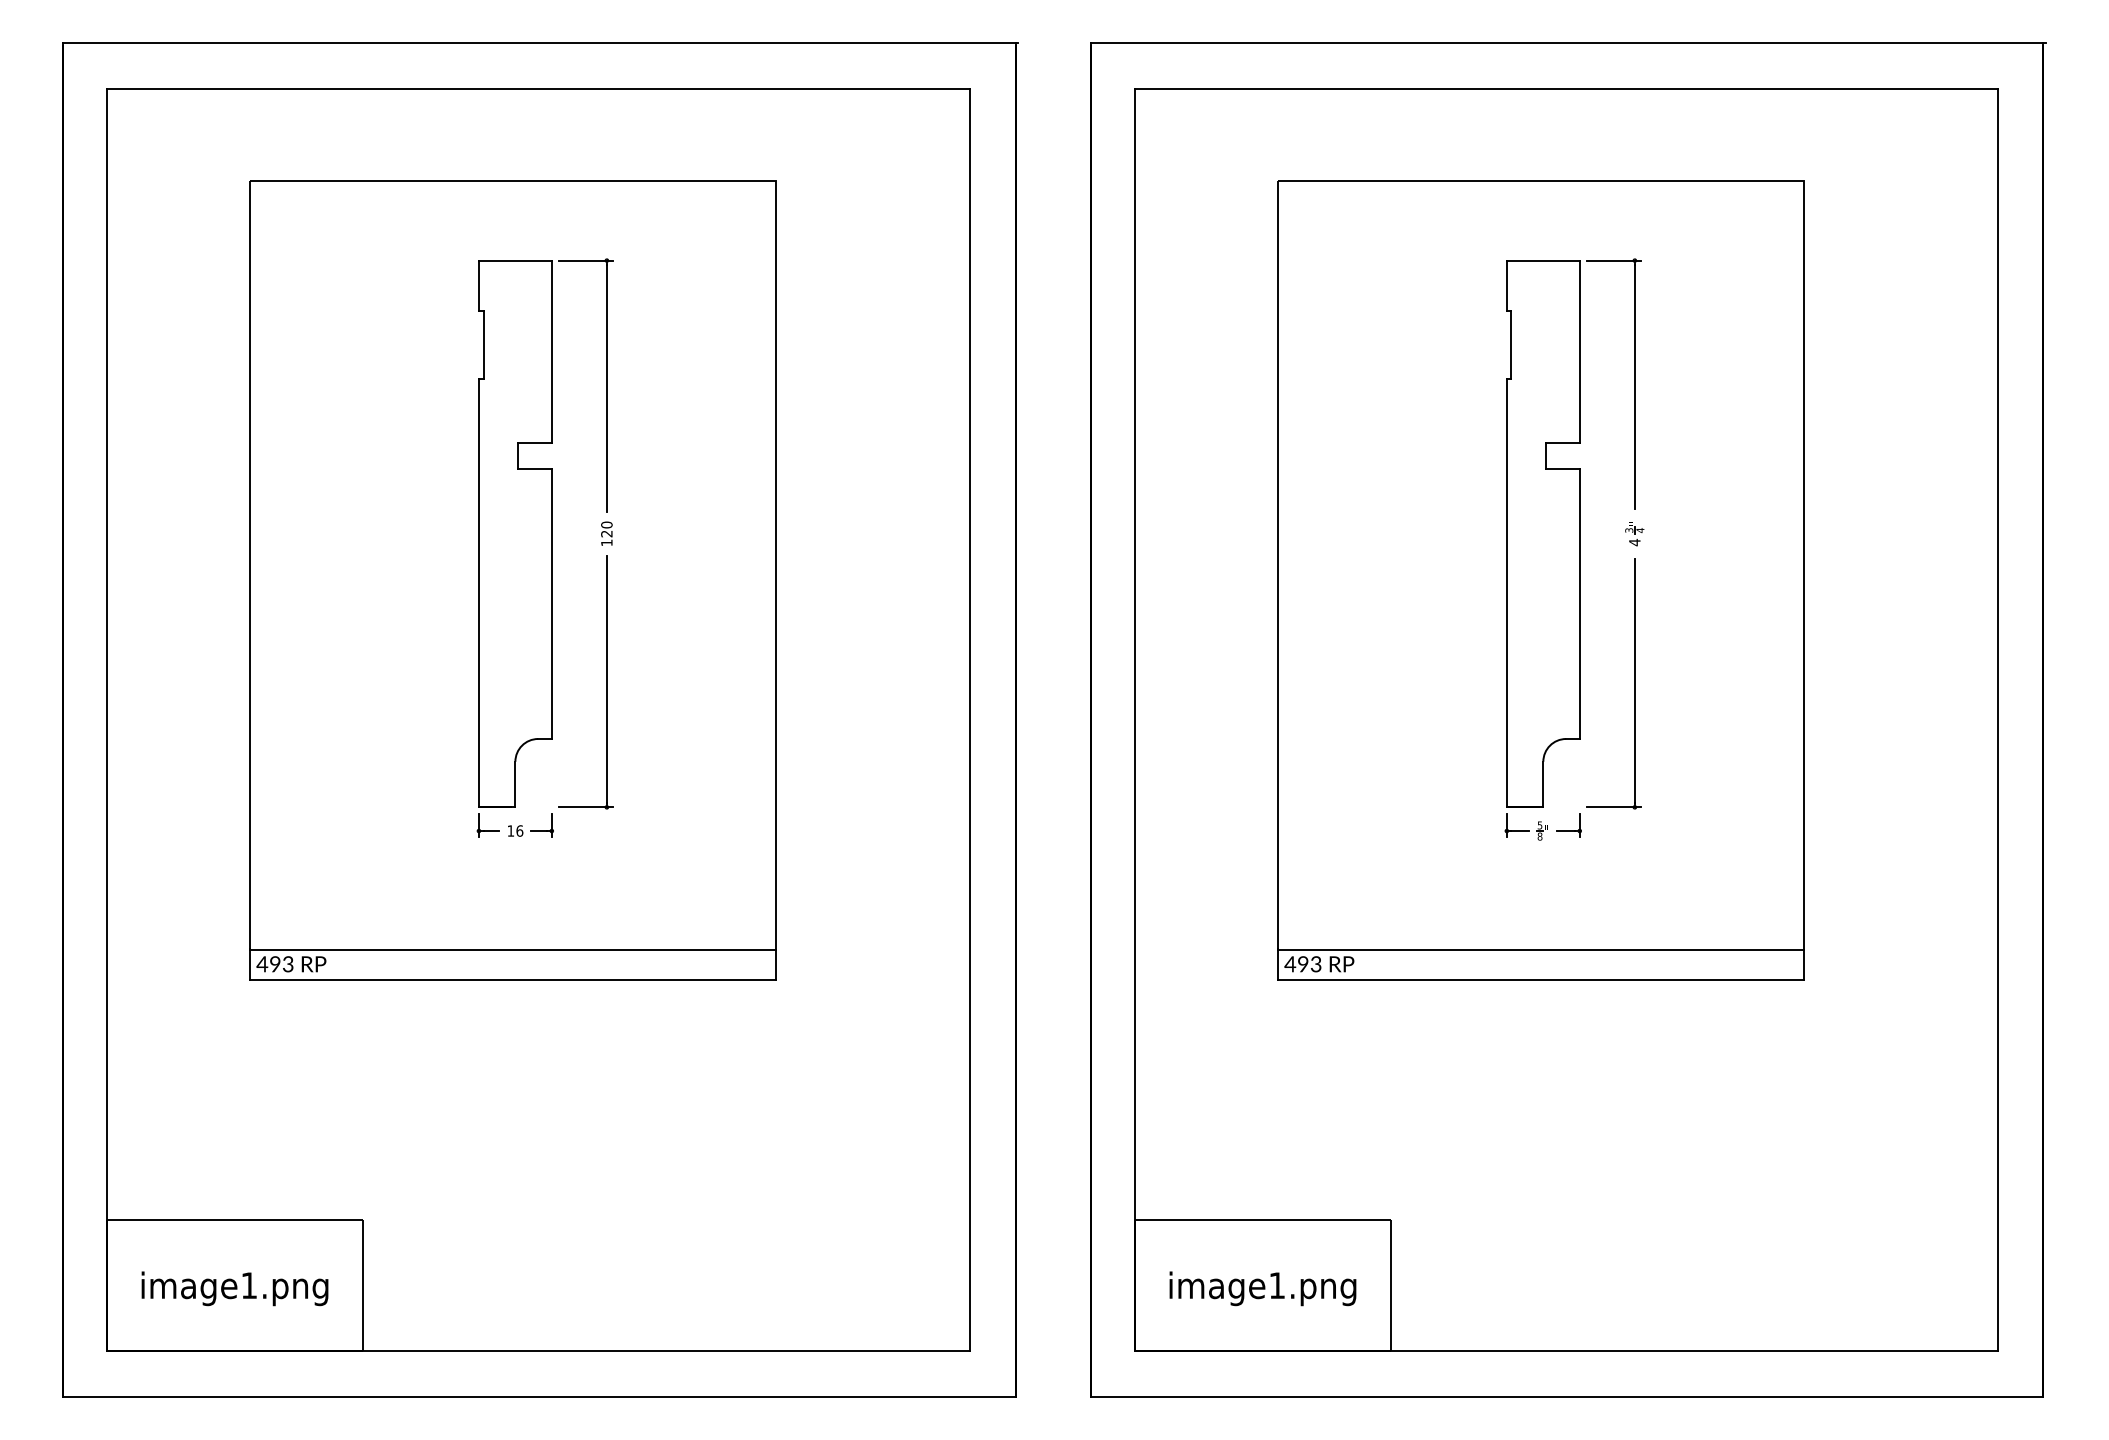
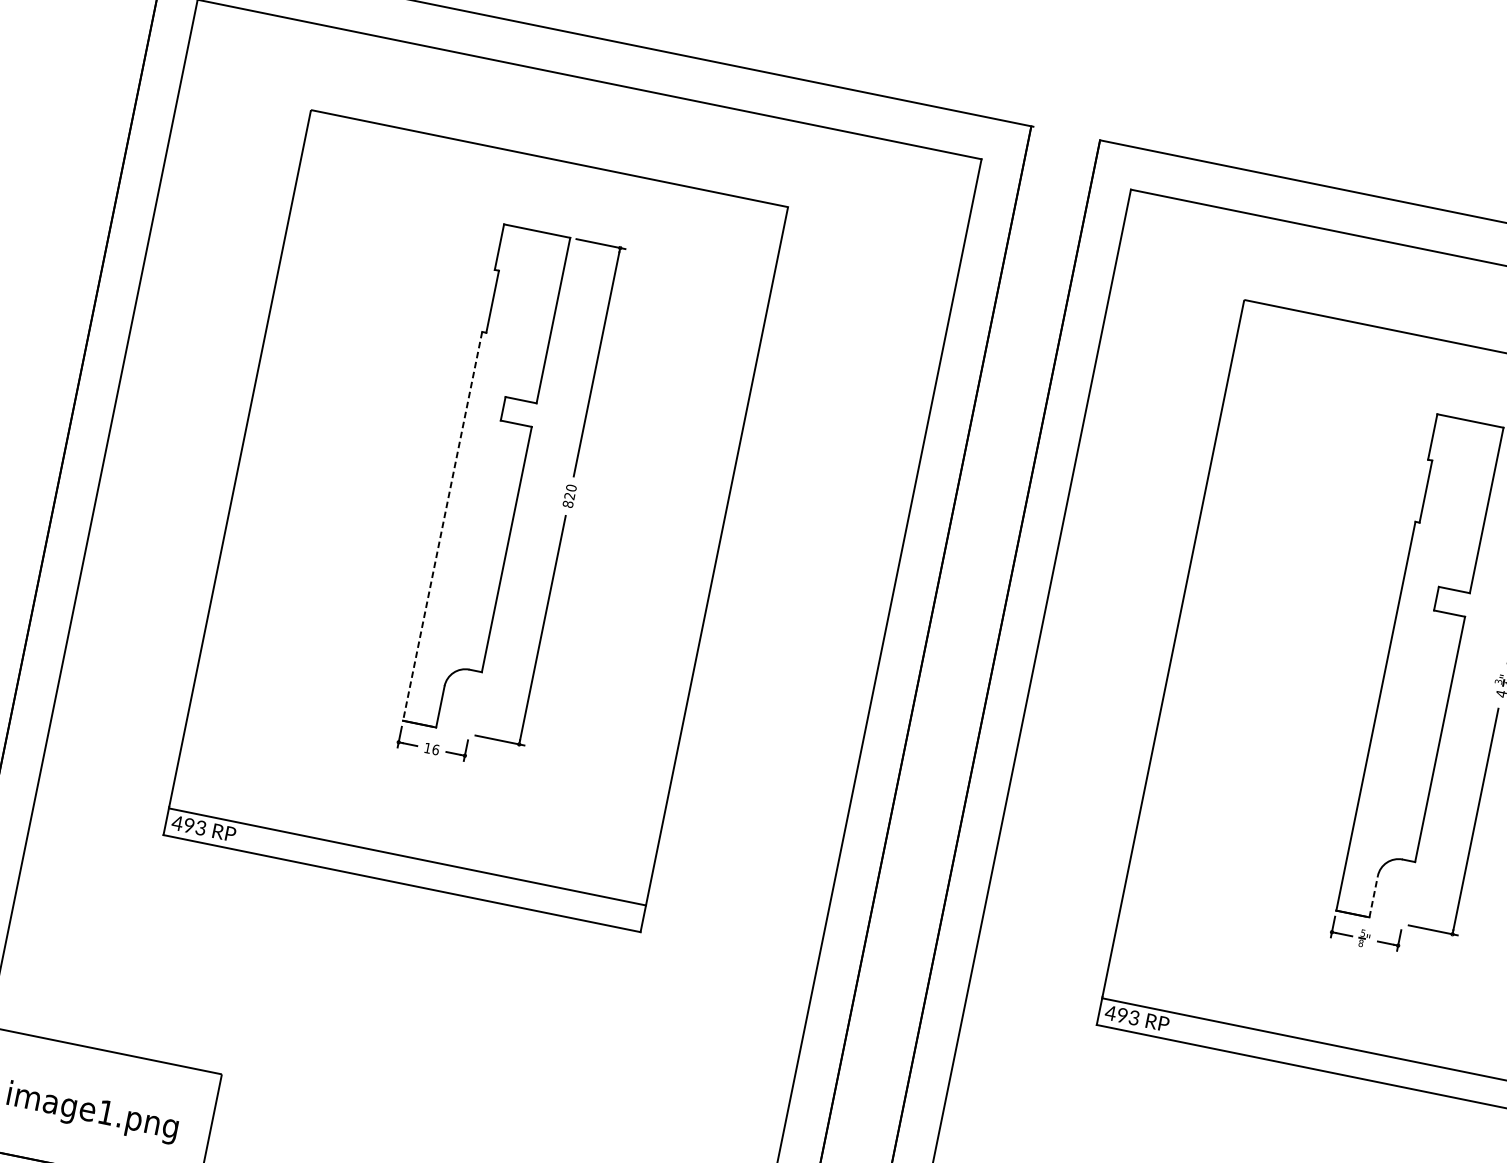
text: (606, 542) -> (567, 503), 120 -> 820
line: (478, 593) -> (442, 526), solid -> dashed
line: (1543, 784) -> (1373, 896), solid -> dashed

